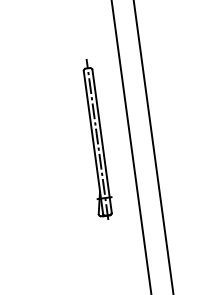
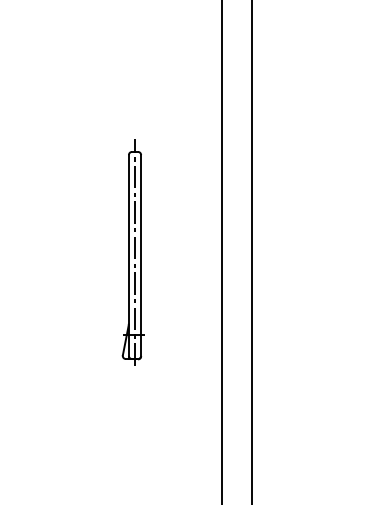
part: (95, 139) -> (132, 252), moved

